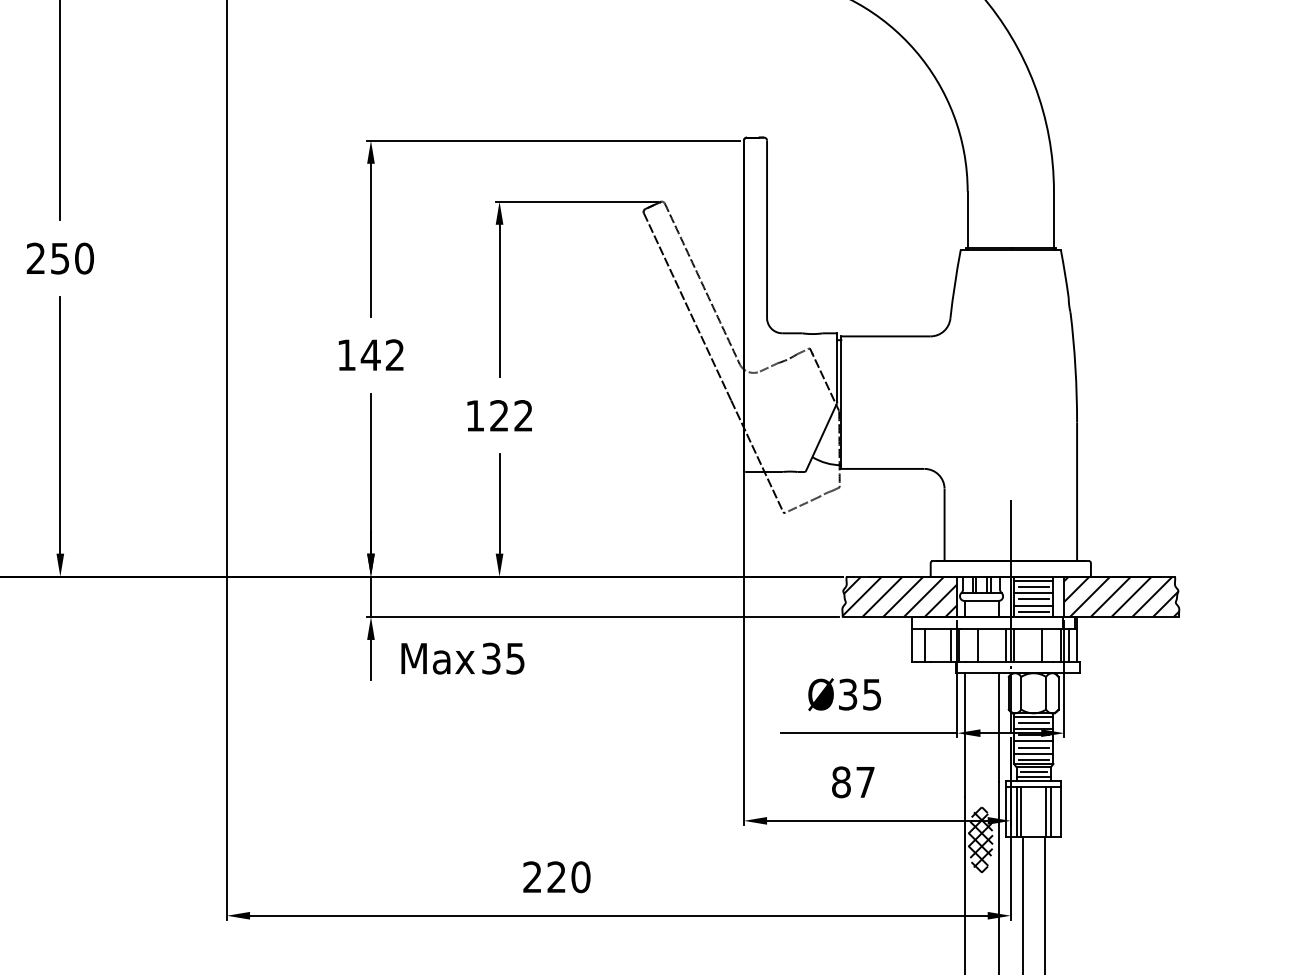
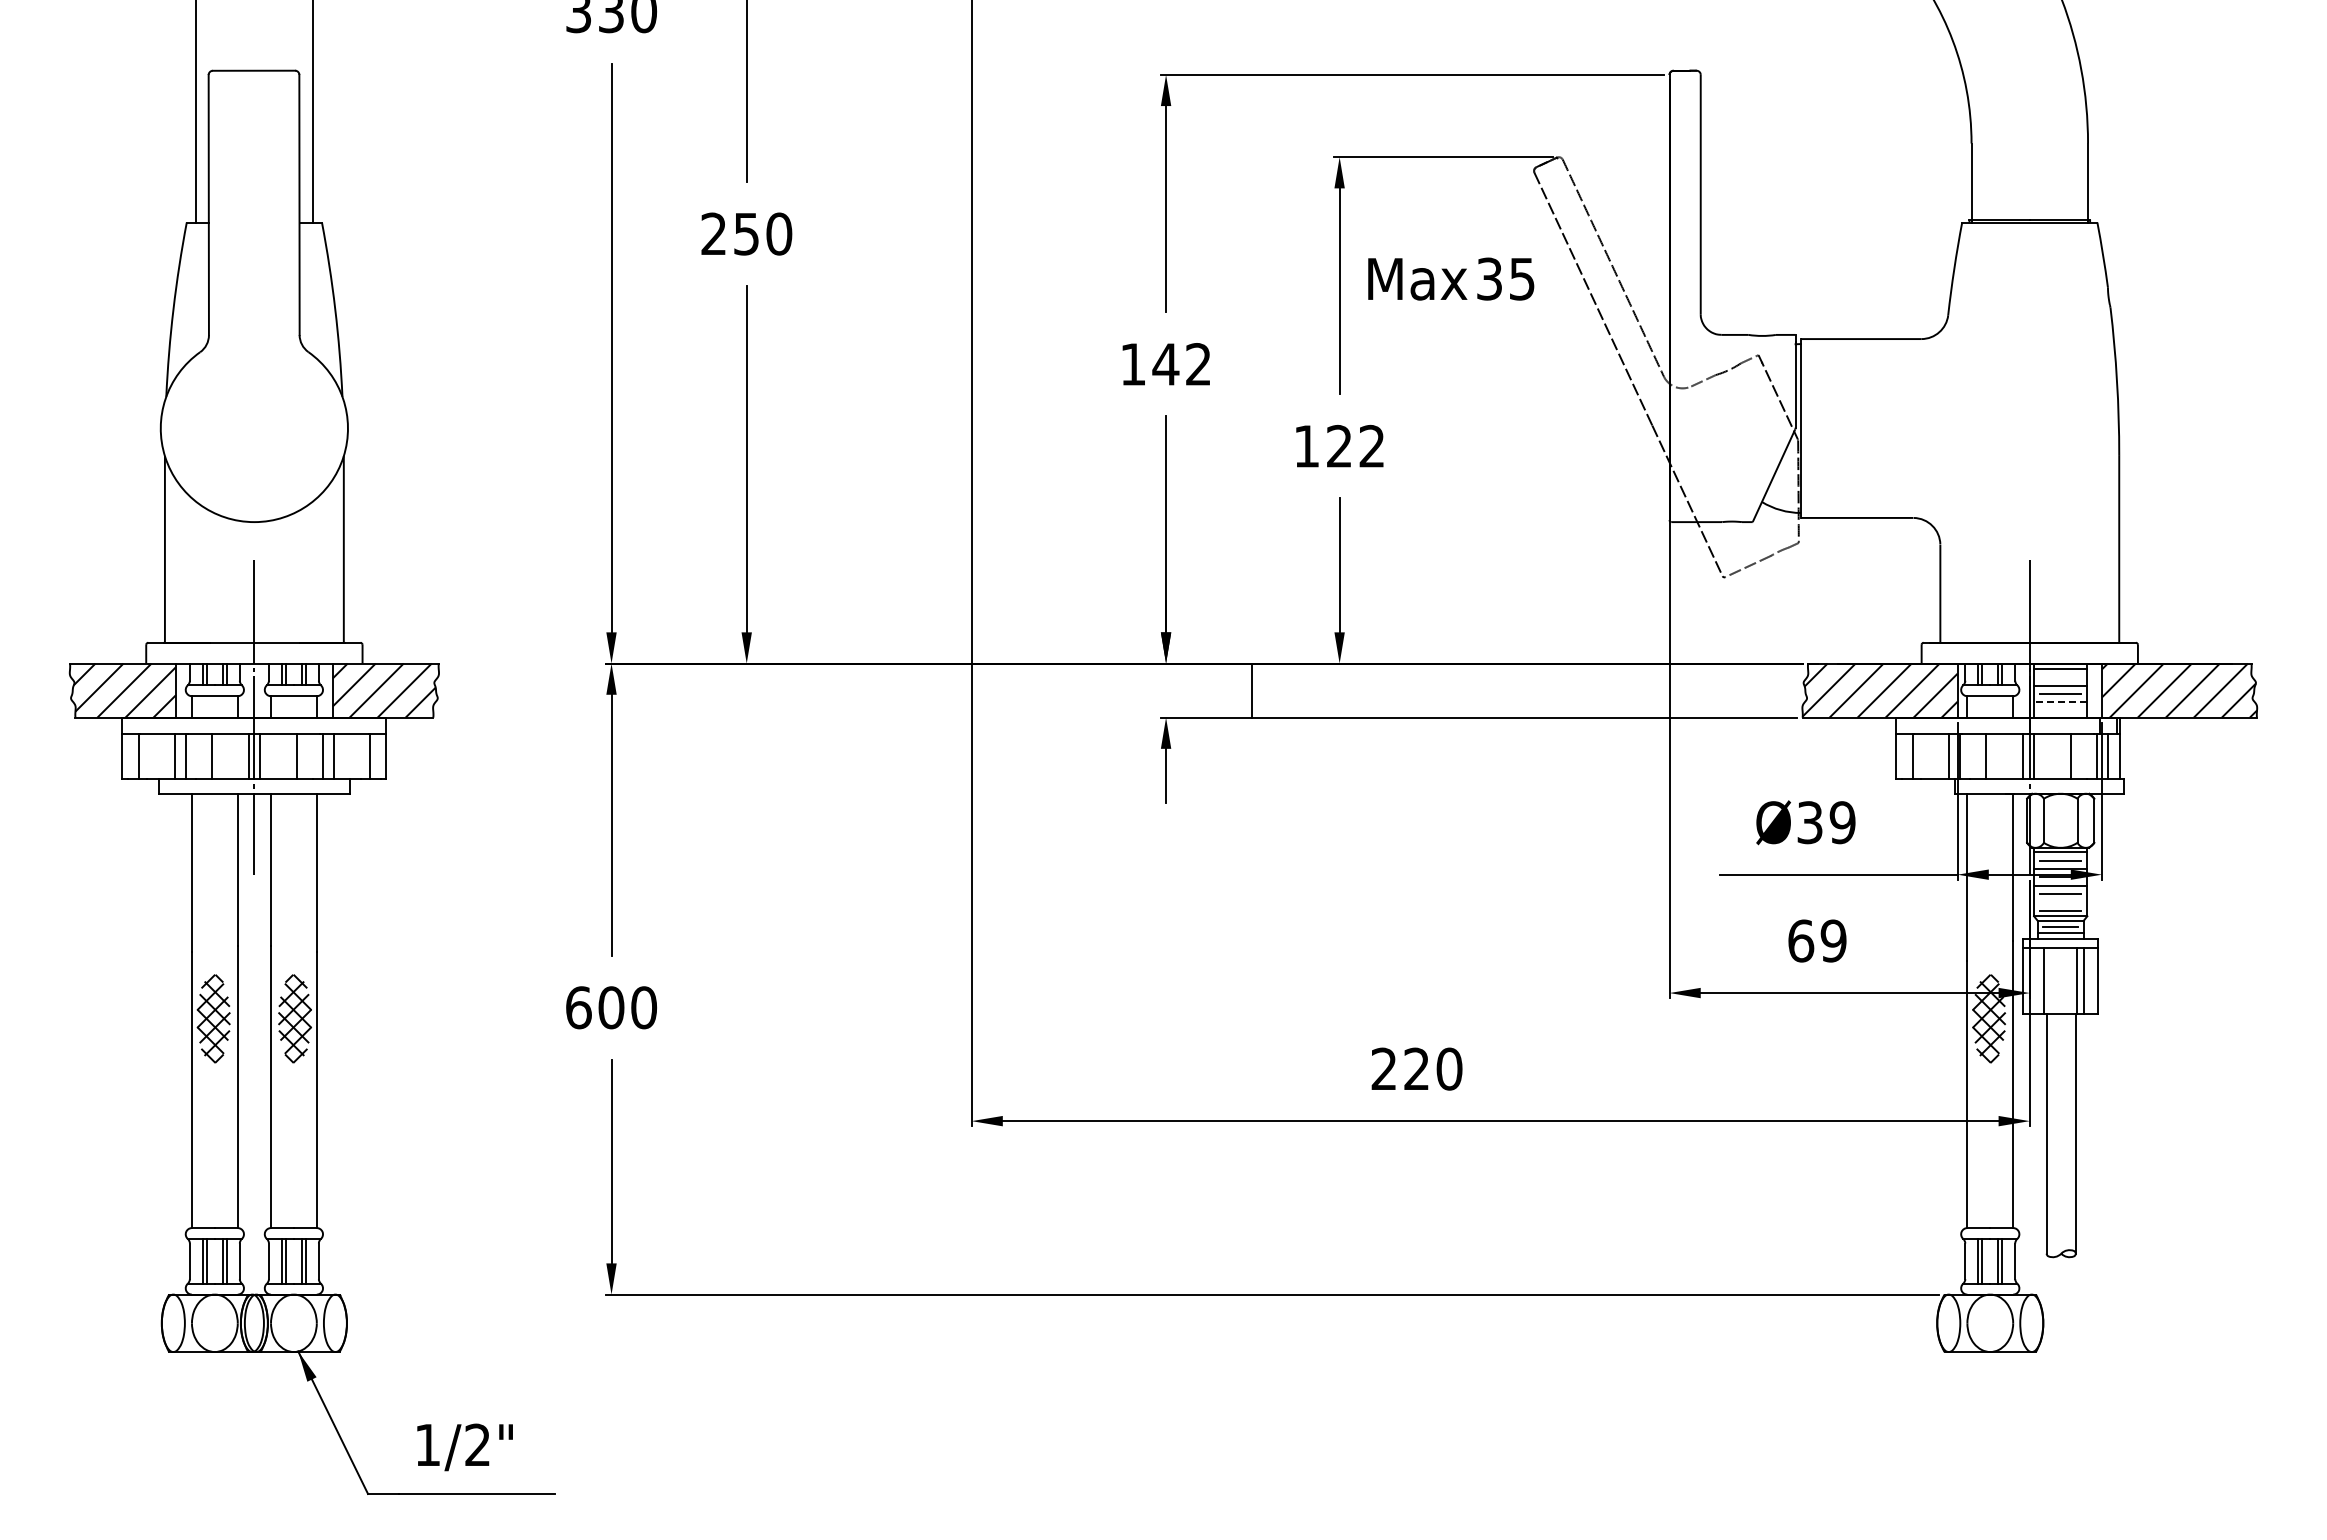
line: (1033, 587) -> (2060, 677), removed
line: (371, 596) -> (1252, 690), moved
line: (1033, 605) -> (2060, 702), solid -> dashed
line: (1033, 611) -> (2060, 710), removed
text: (463, 658) -> (1451, 278), moved
text: (872, 694) -> (1842, 822), Ø35 -> Ø39
line: (1033, 753) -> (2060, 902), removed
text: (853, 781) -> (1817, 940), 87 -> 69
line: (1016, 811) -> (2037, 980), removed

